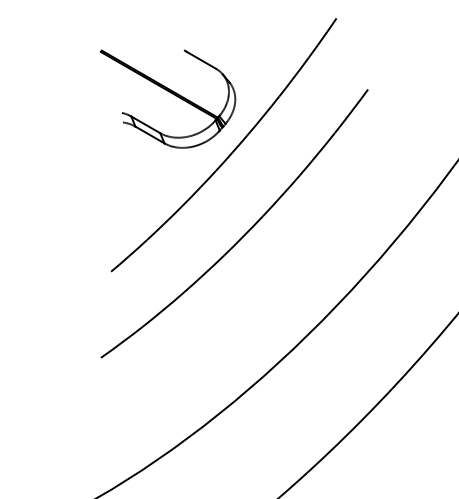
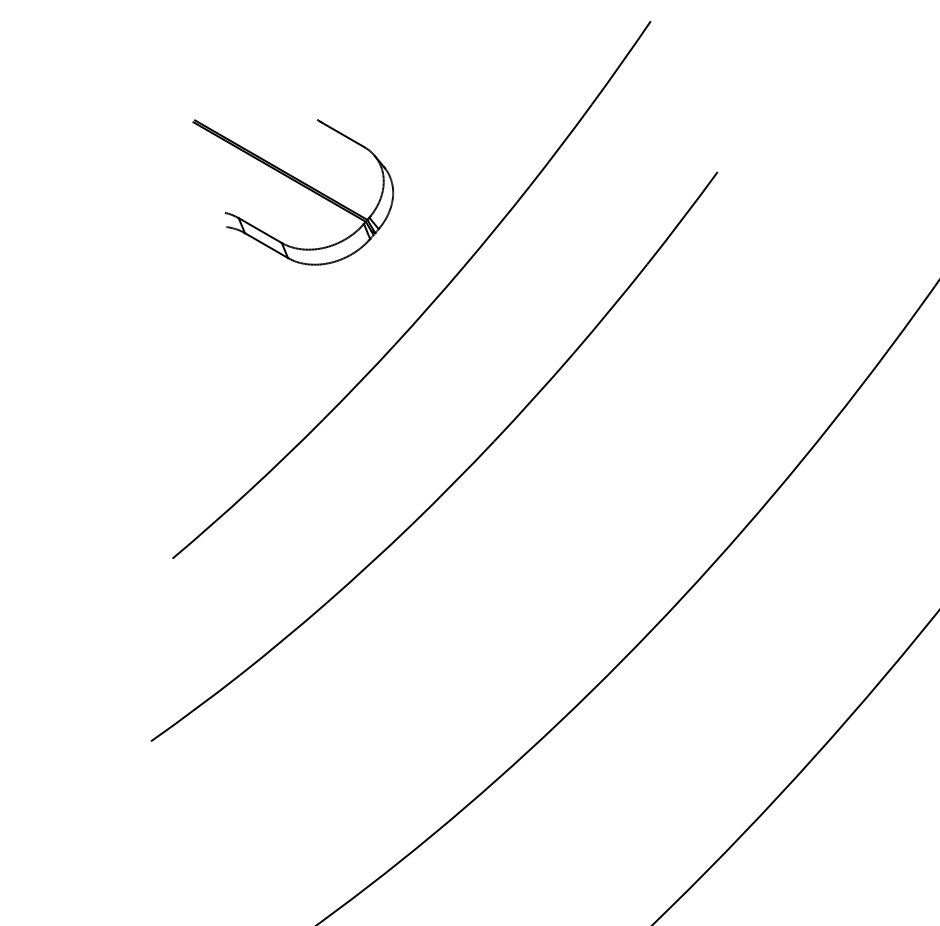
part: (167, 98) -> (292, 191), size x0.7

